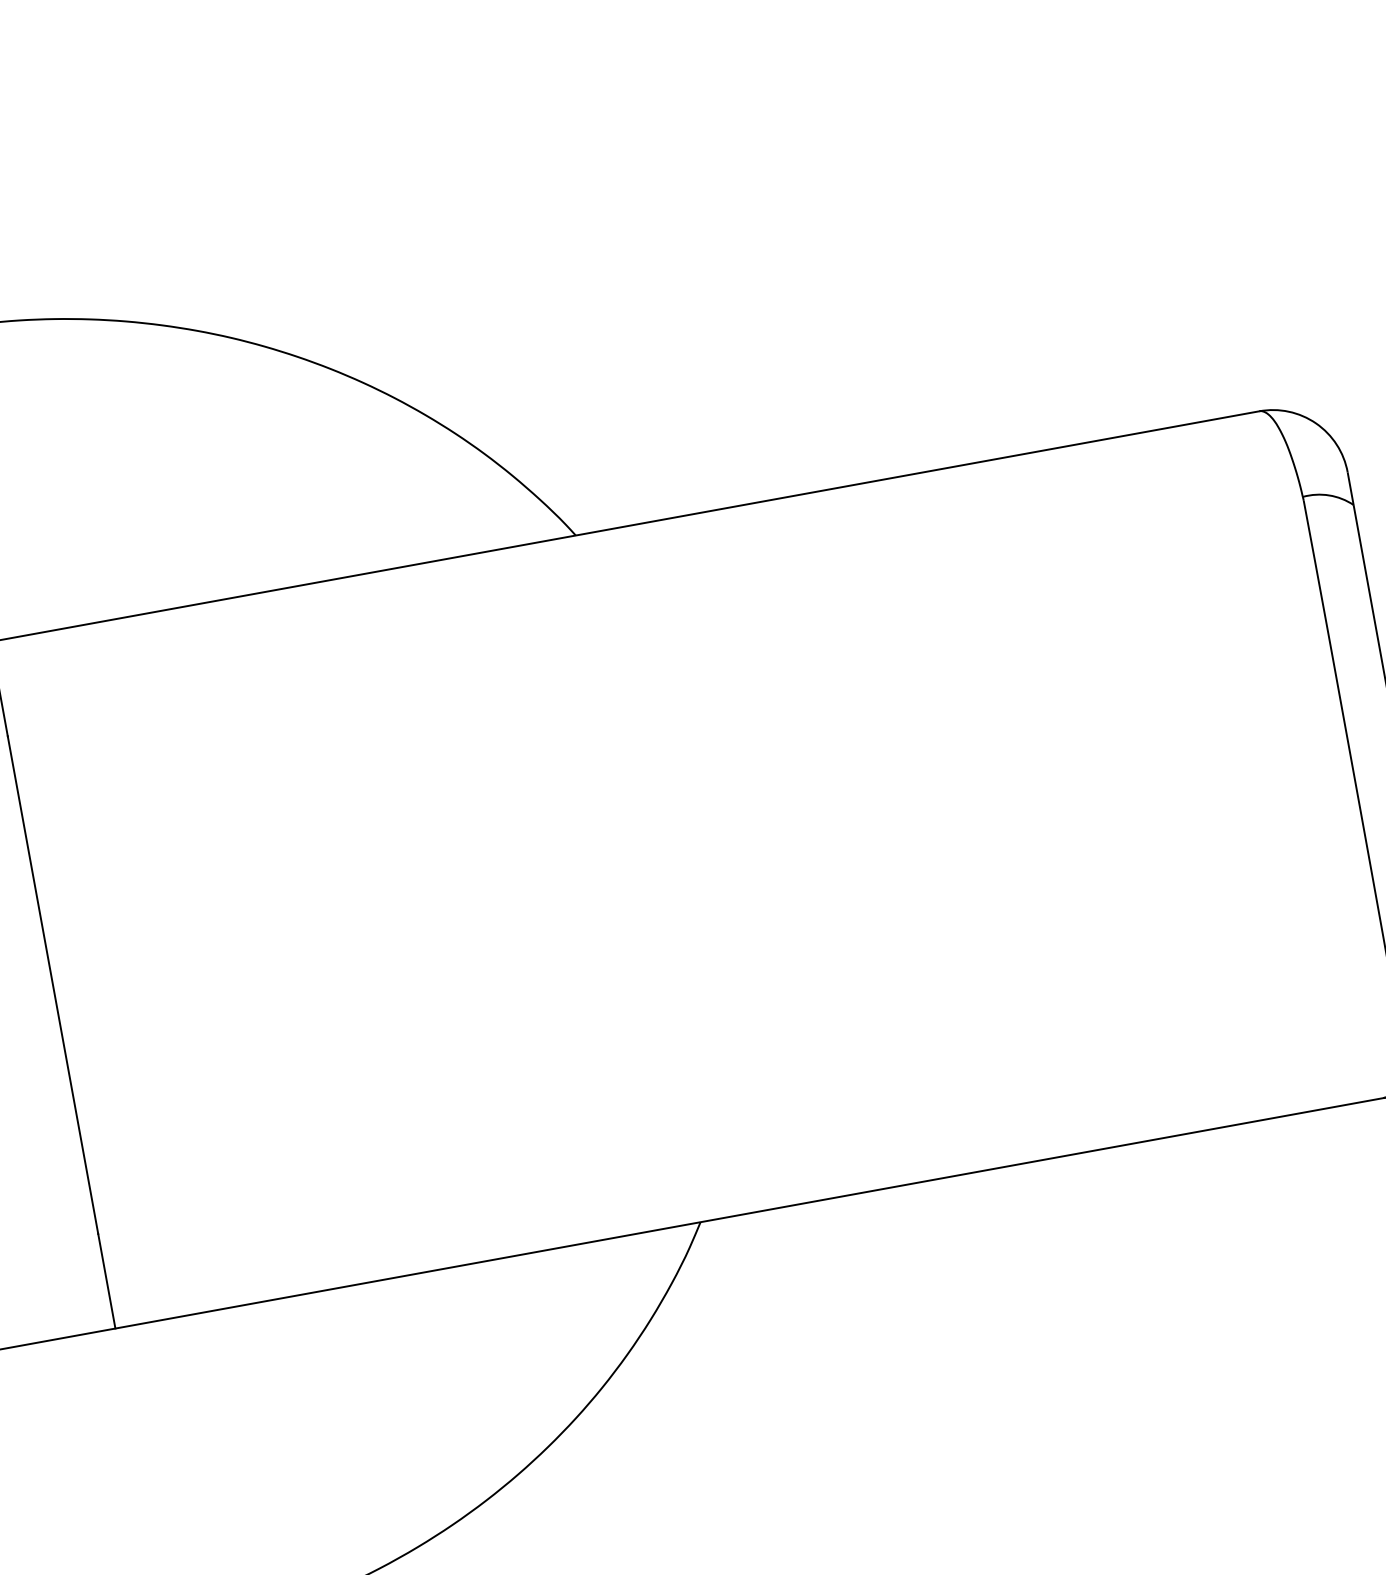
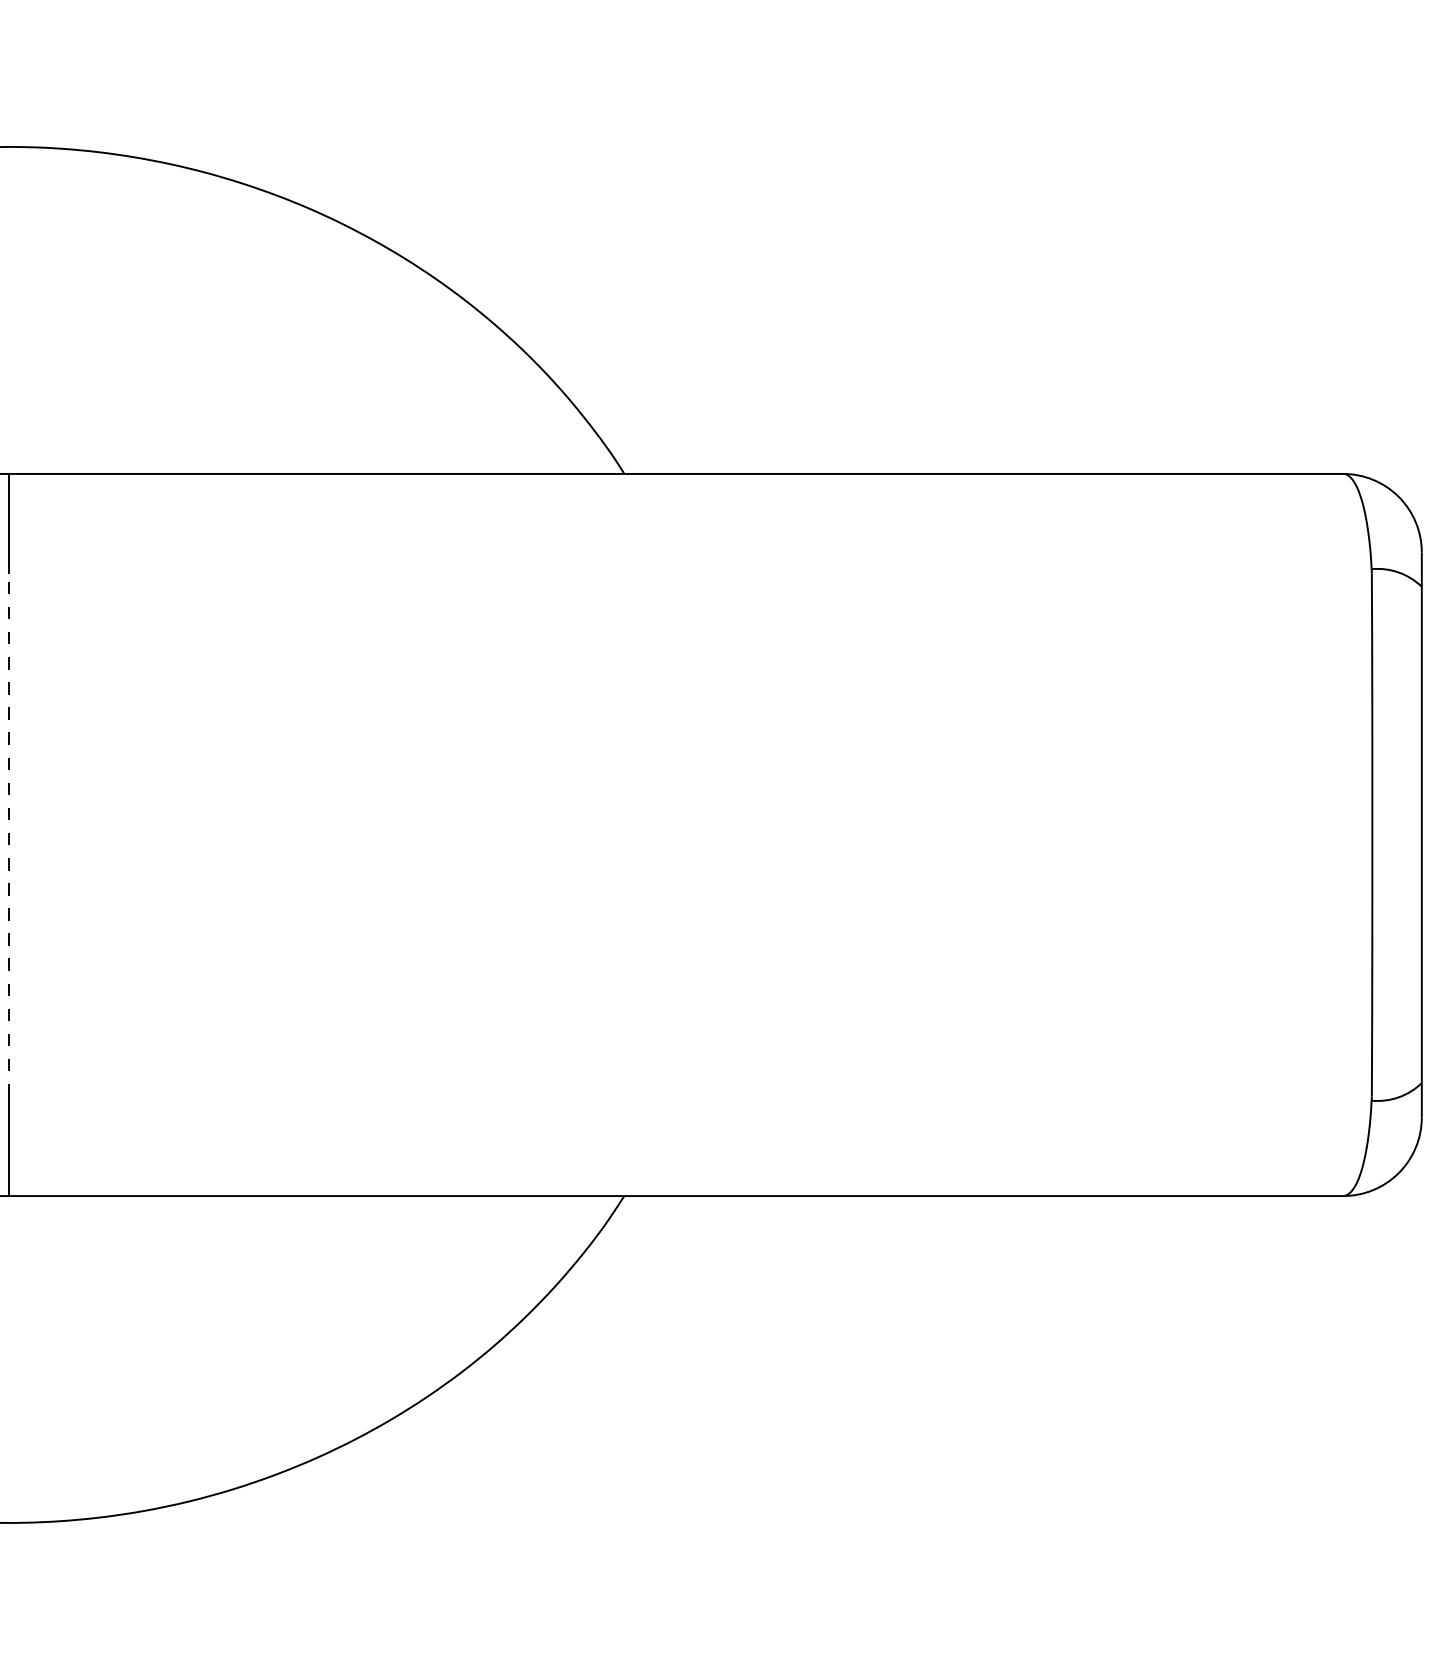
line: (53, 984) -> (9, 834), solid -> dashed

